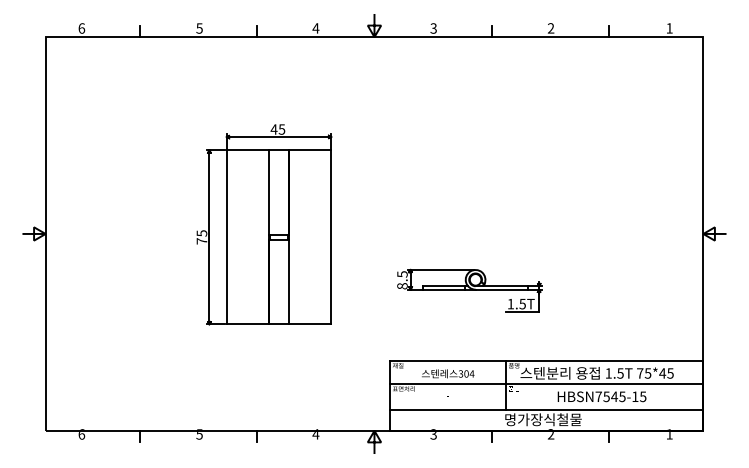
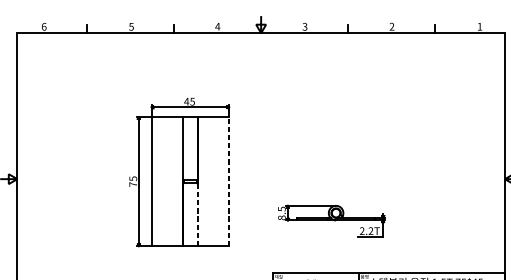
line: (331, 236) -> (229, 181), solid -> dashed
line: (288, 281) -> (197, 214), solid -> dashed
text: (516, 303) -> (366, 230), 1.5T -> 2.2T

